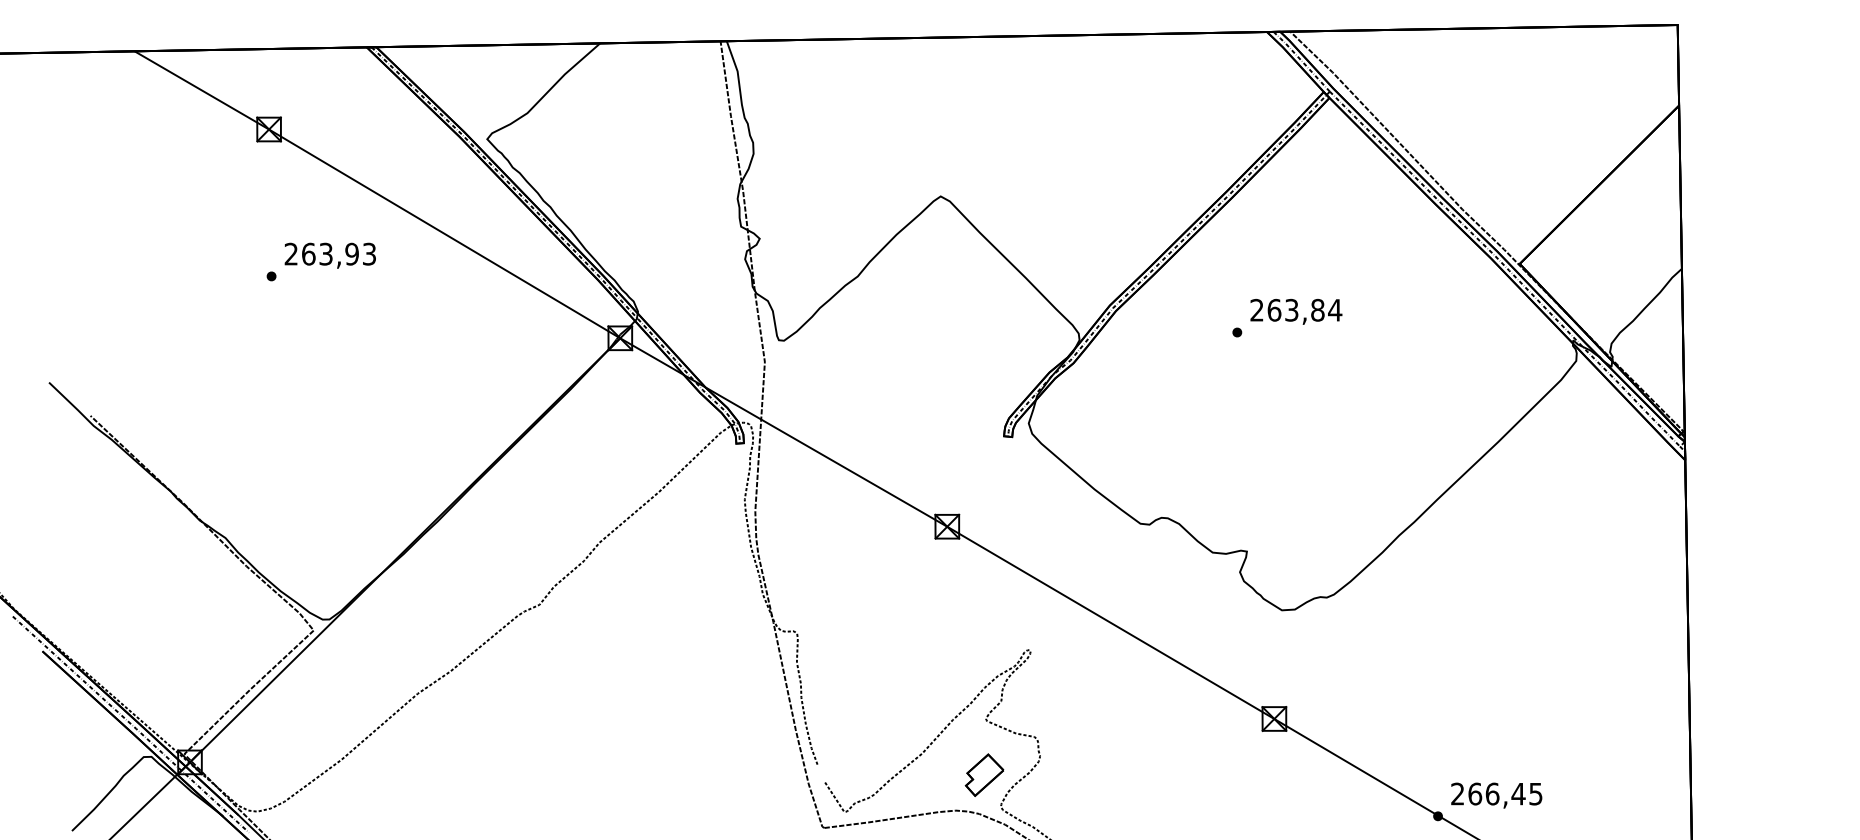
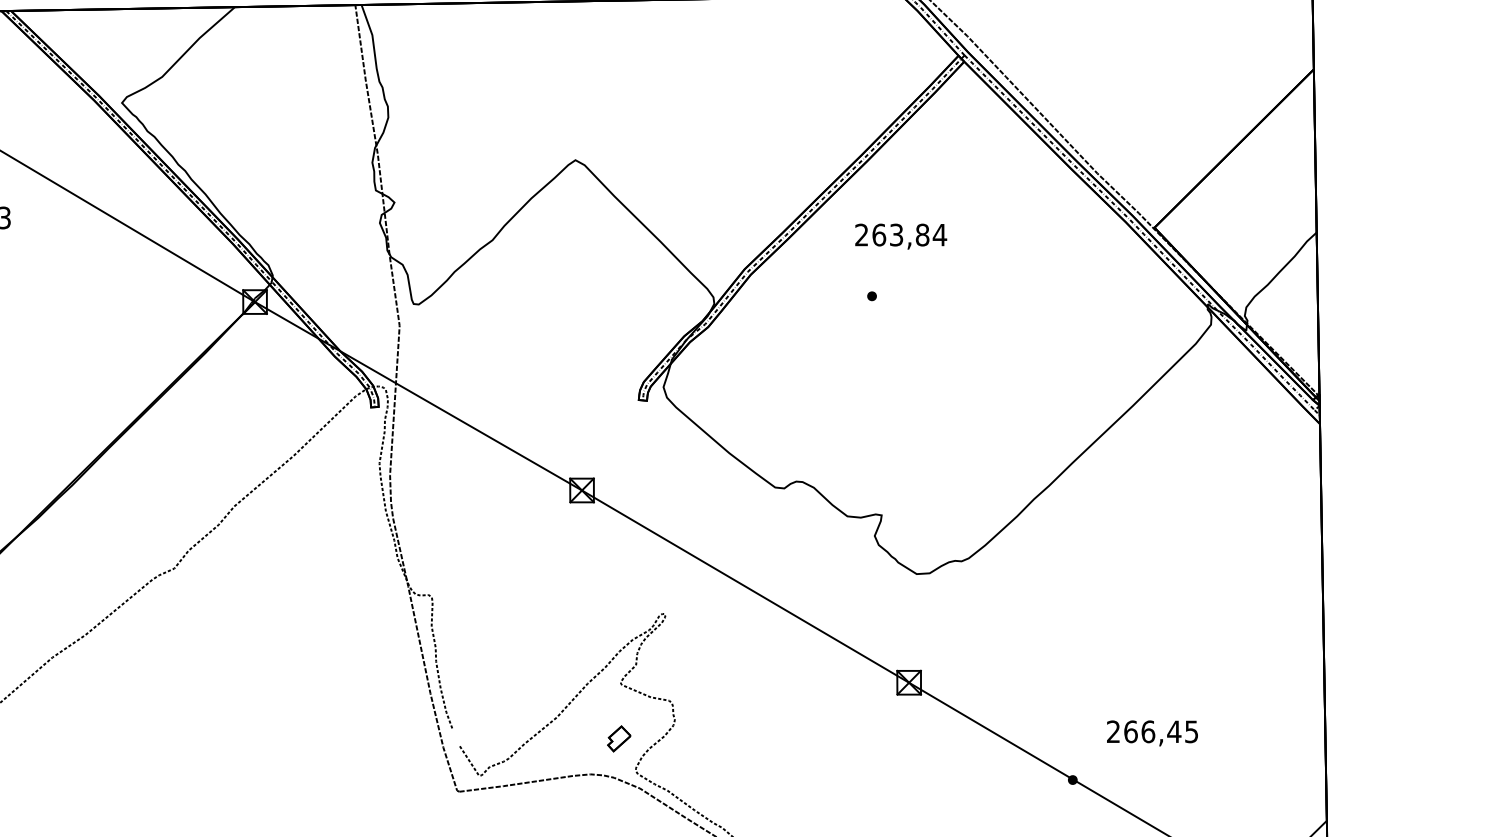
text: (1296, 311) -> (901, 236), moved
part: (984, 774) -> (619, 738), size x0.6
text: (1496, 795) -> (1152, 733), moved

